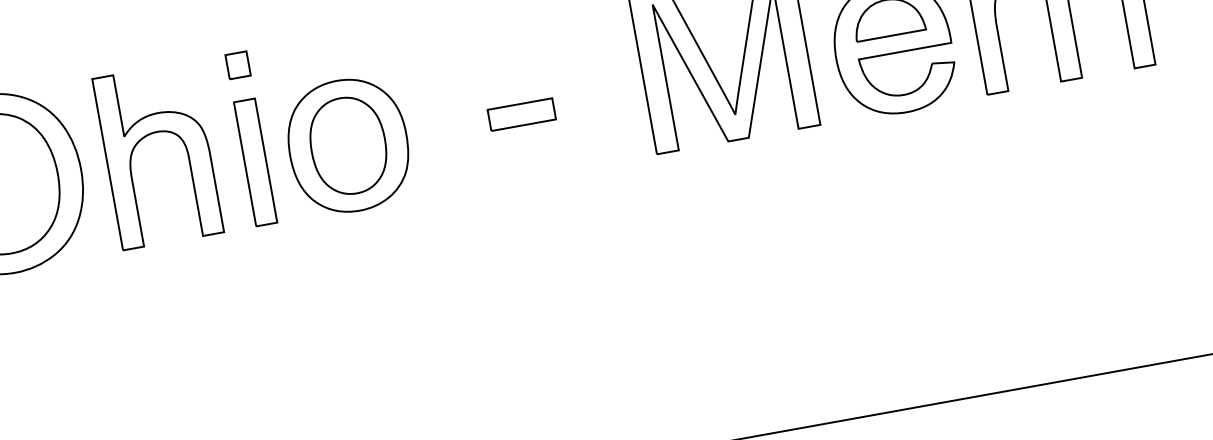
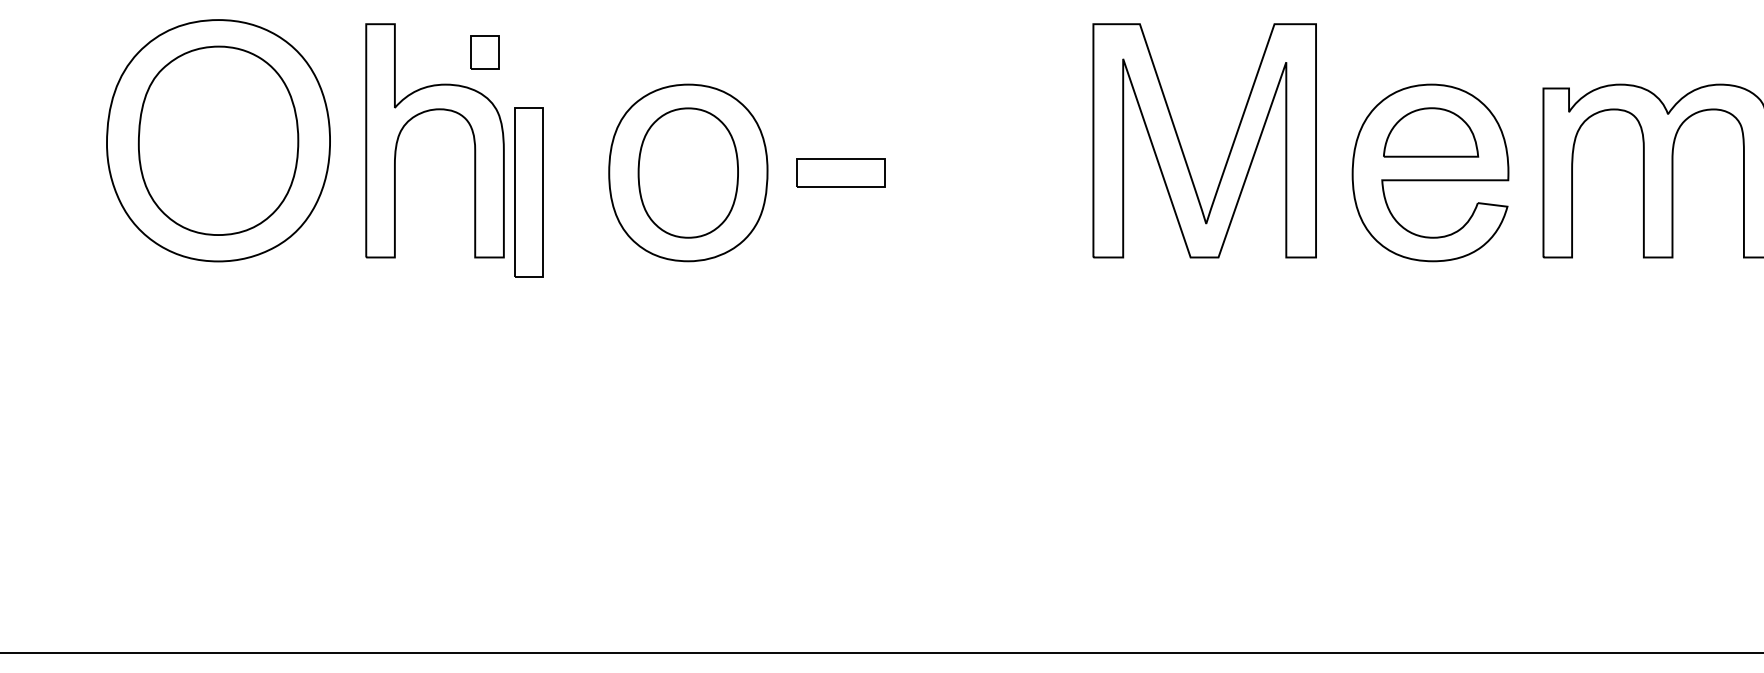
part: (237, 65) -> (484, 52), moved
part: (521, 114) -> (840, 172), moved
part: (255, 162) -> (528, 192), moved

